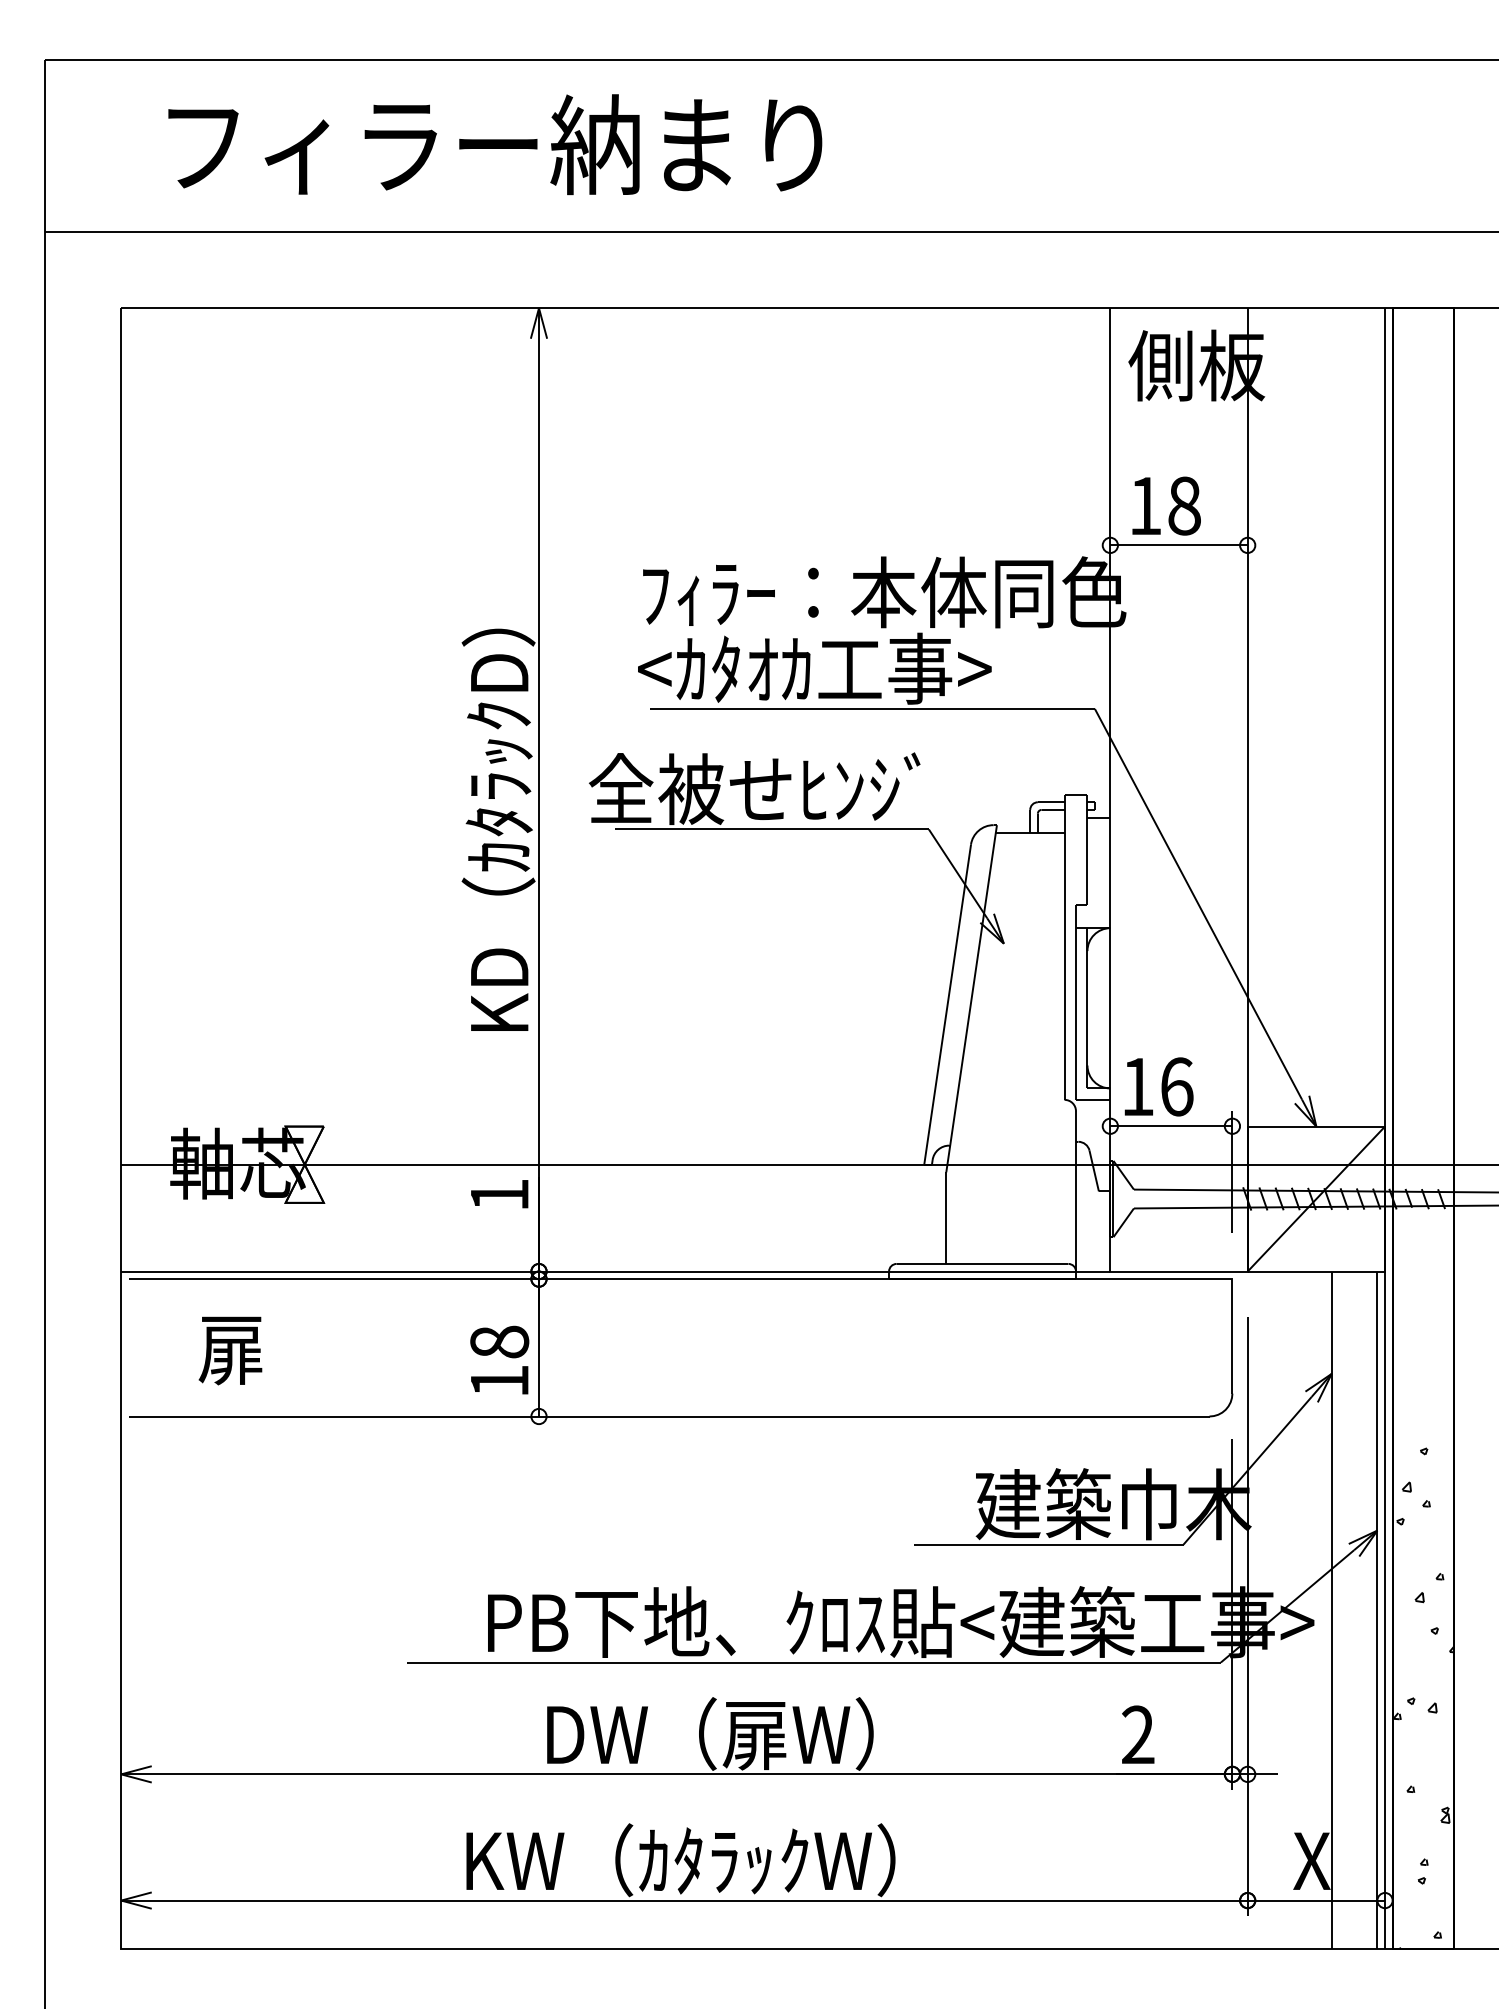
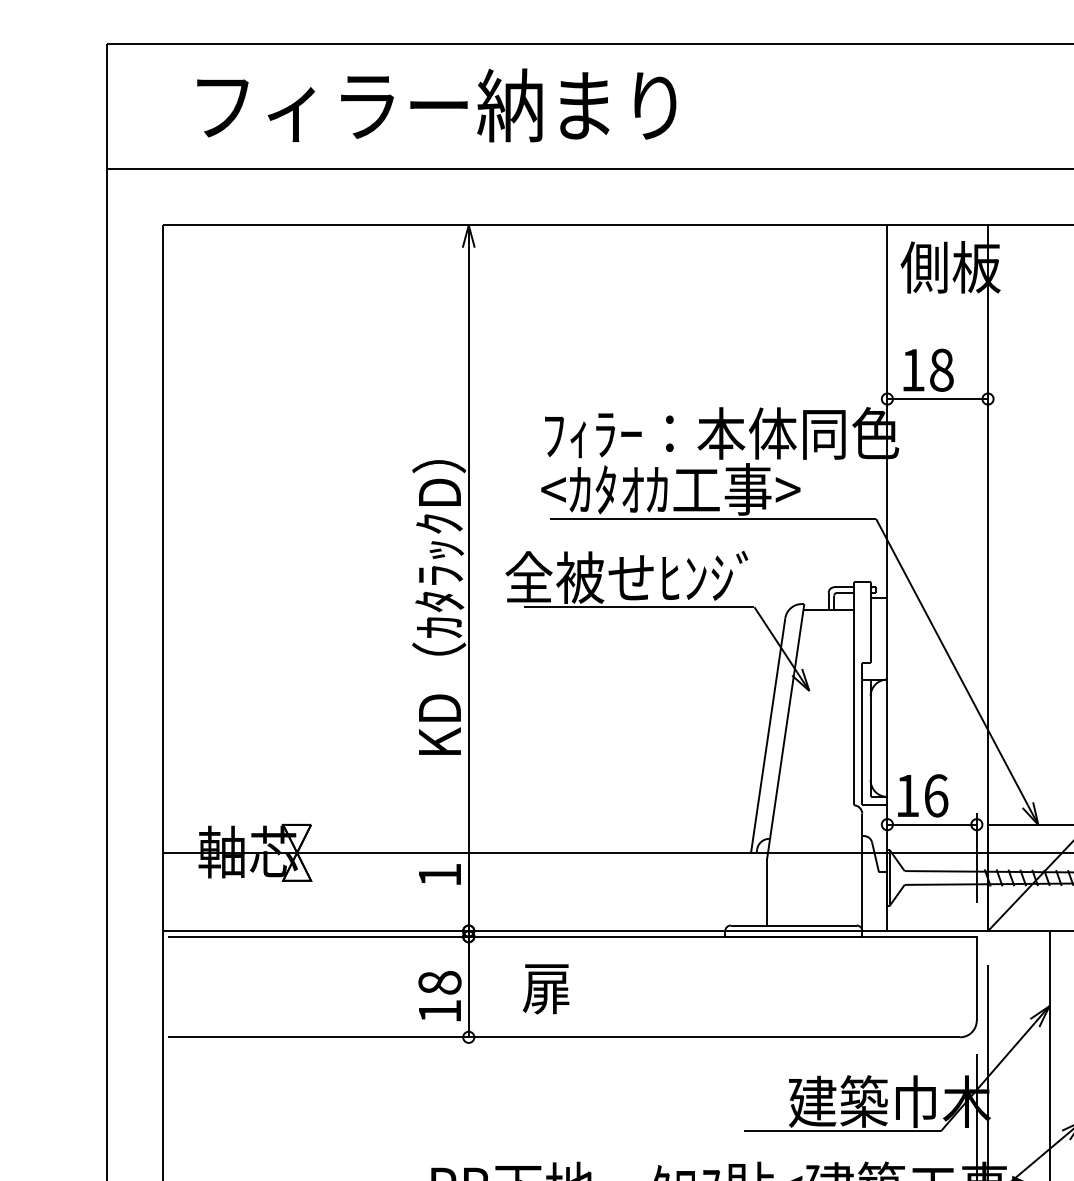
text: (230, 1350) -> (546, 988), moved

